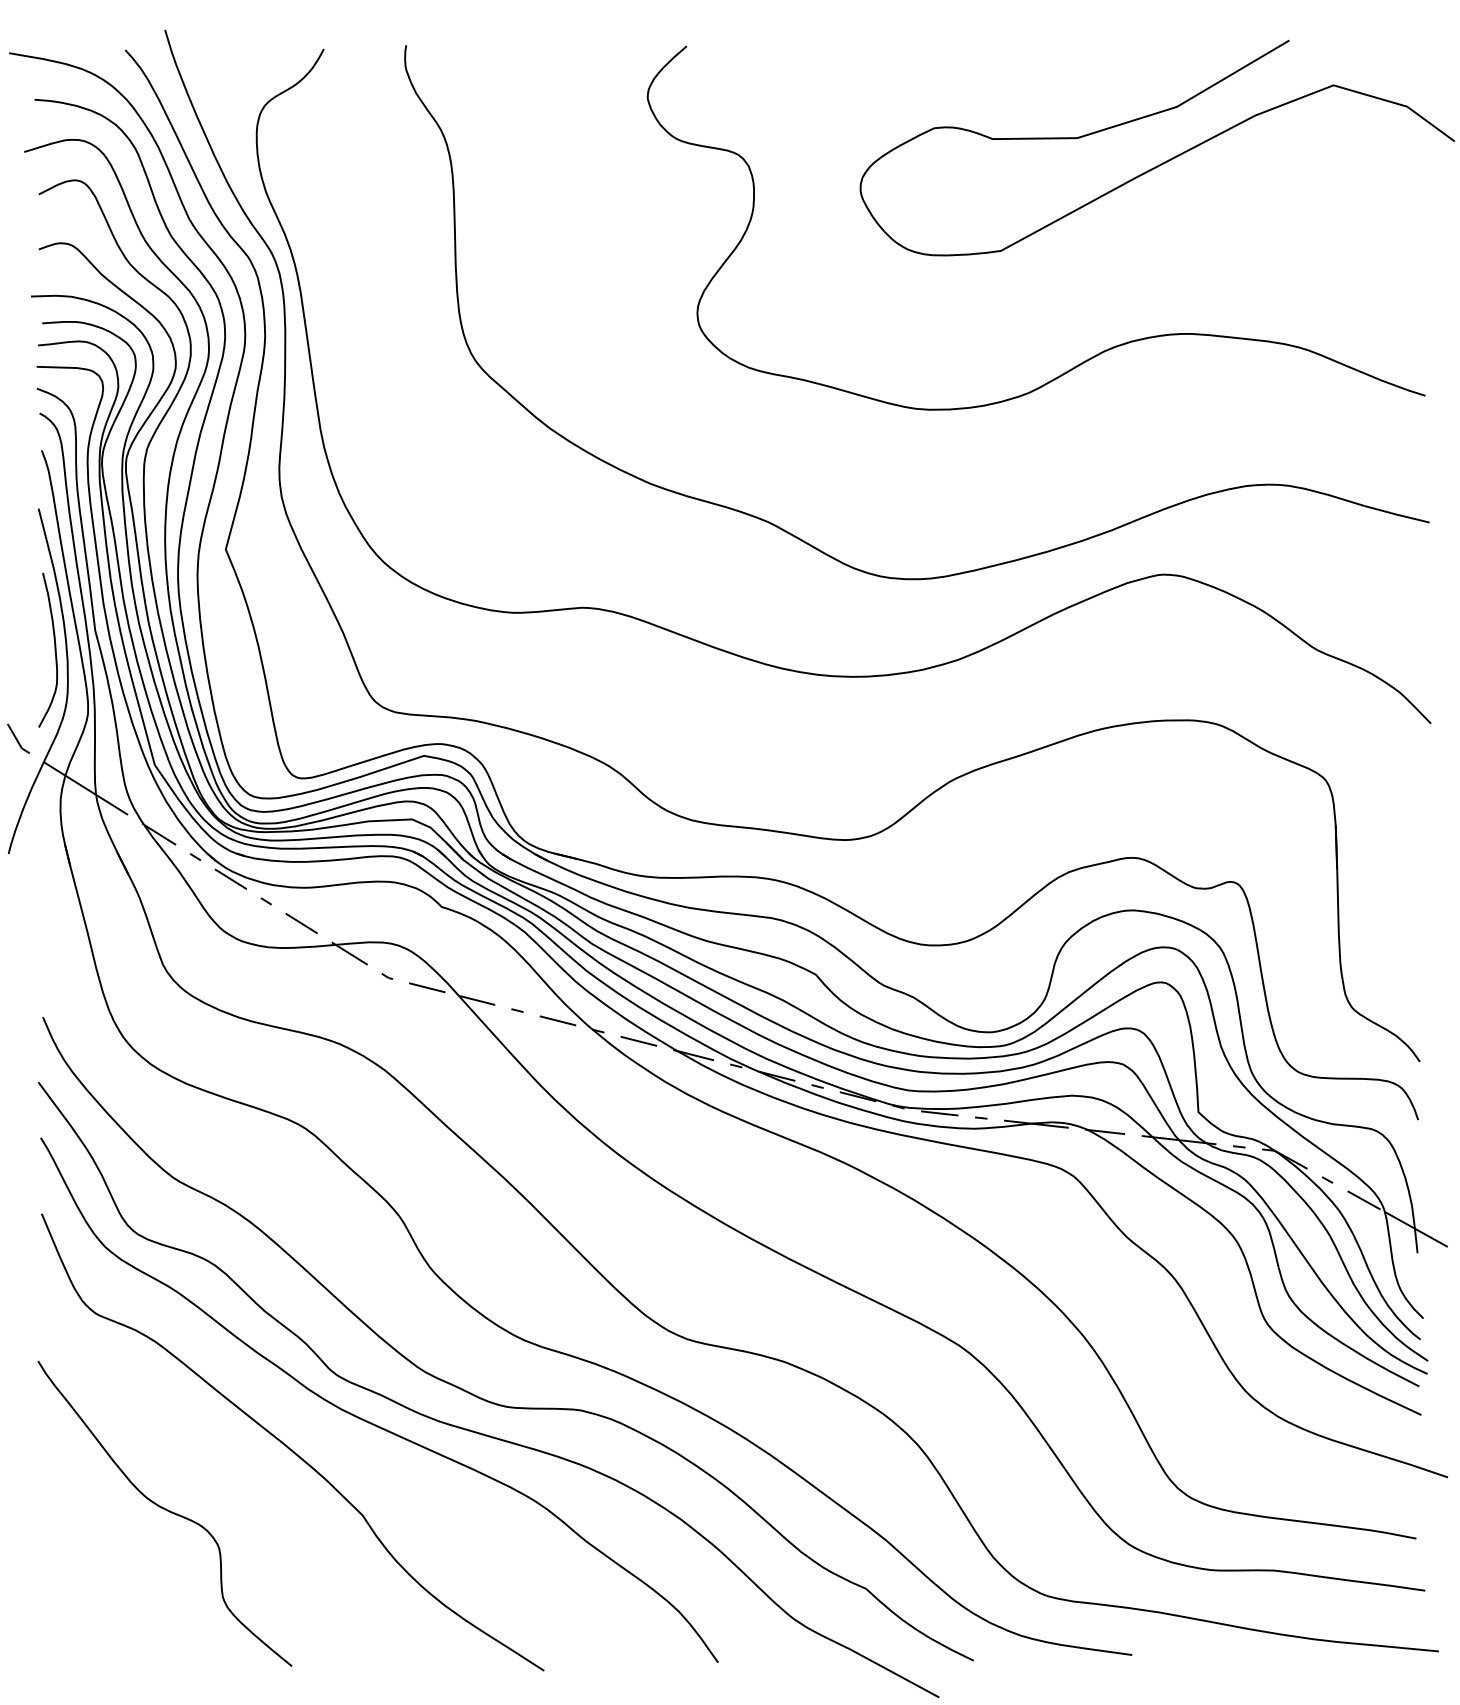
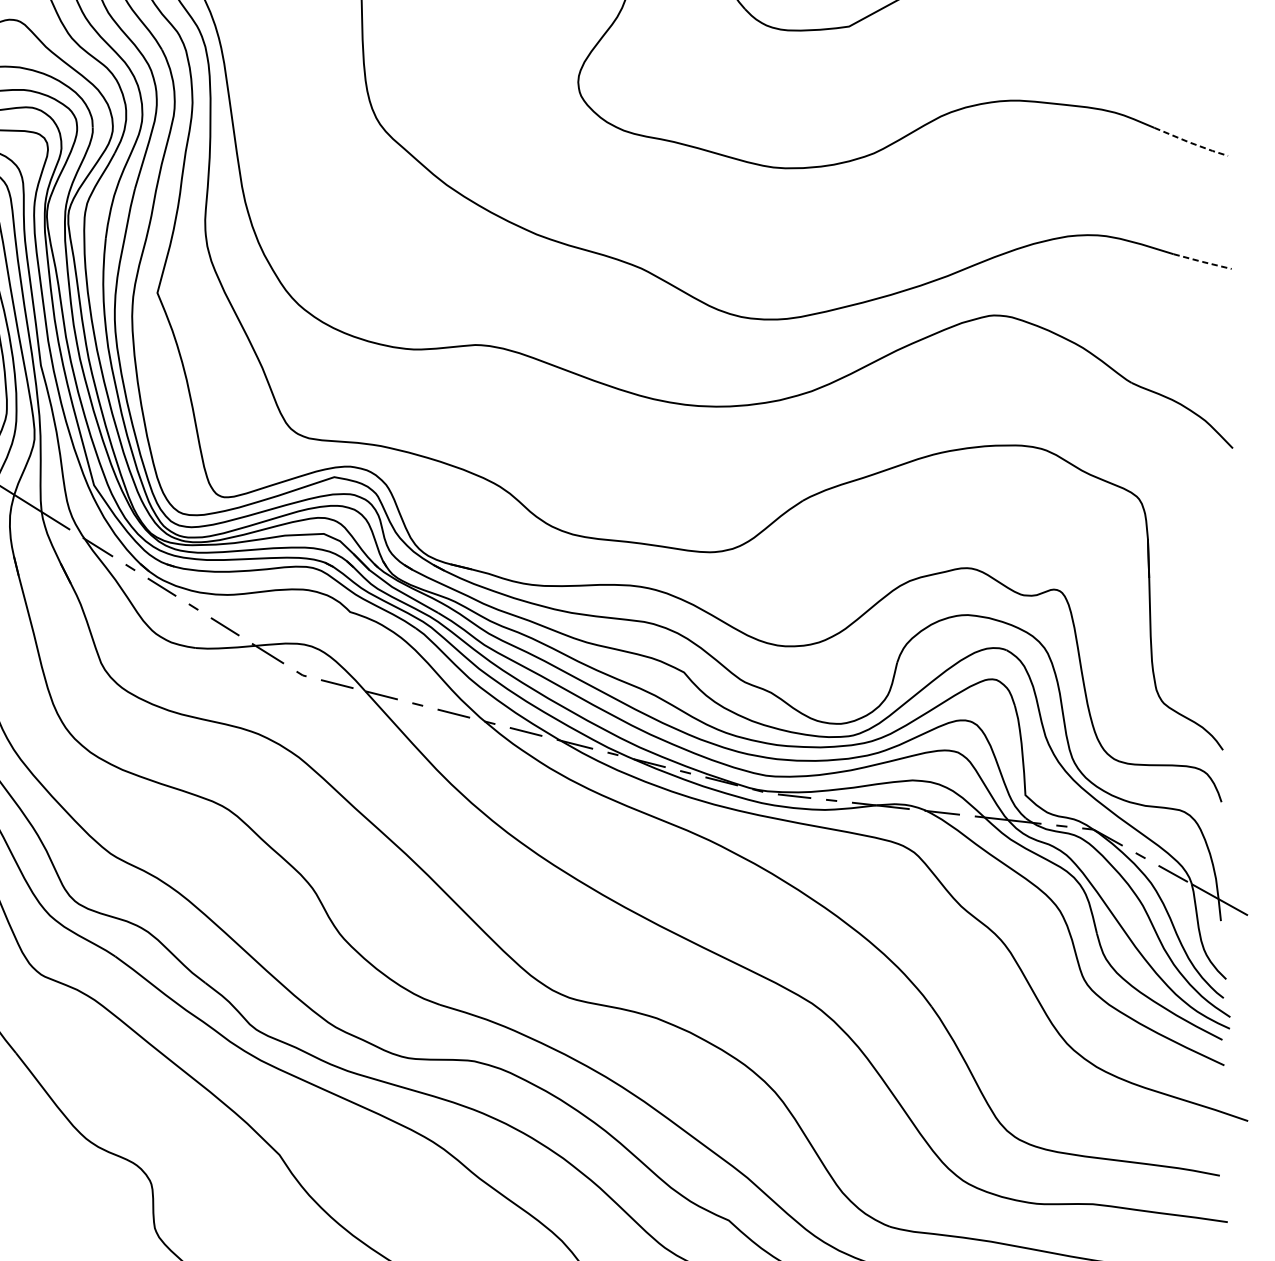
line: (1384, 381) -> (1191, 143), solid -> dashed
line: (1396, 514) -> (1202, 261), solid -> dashed

